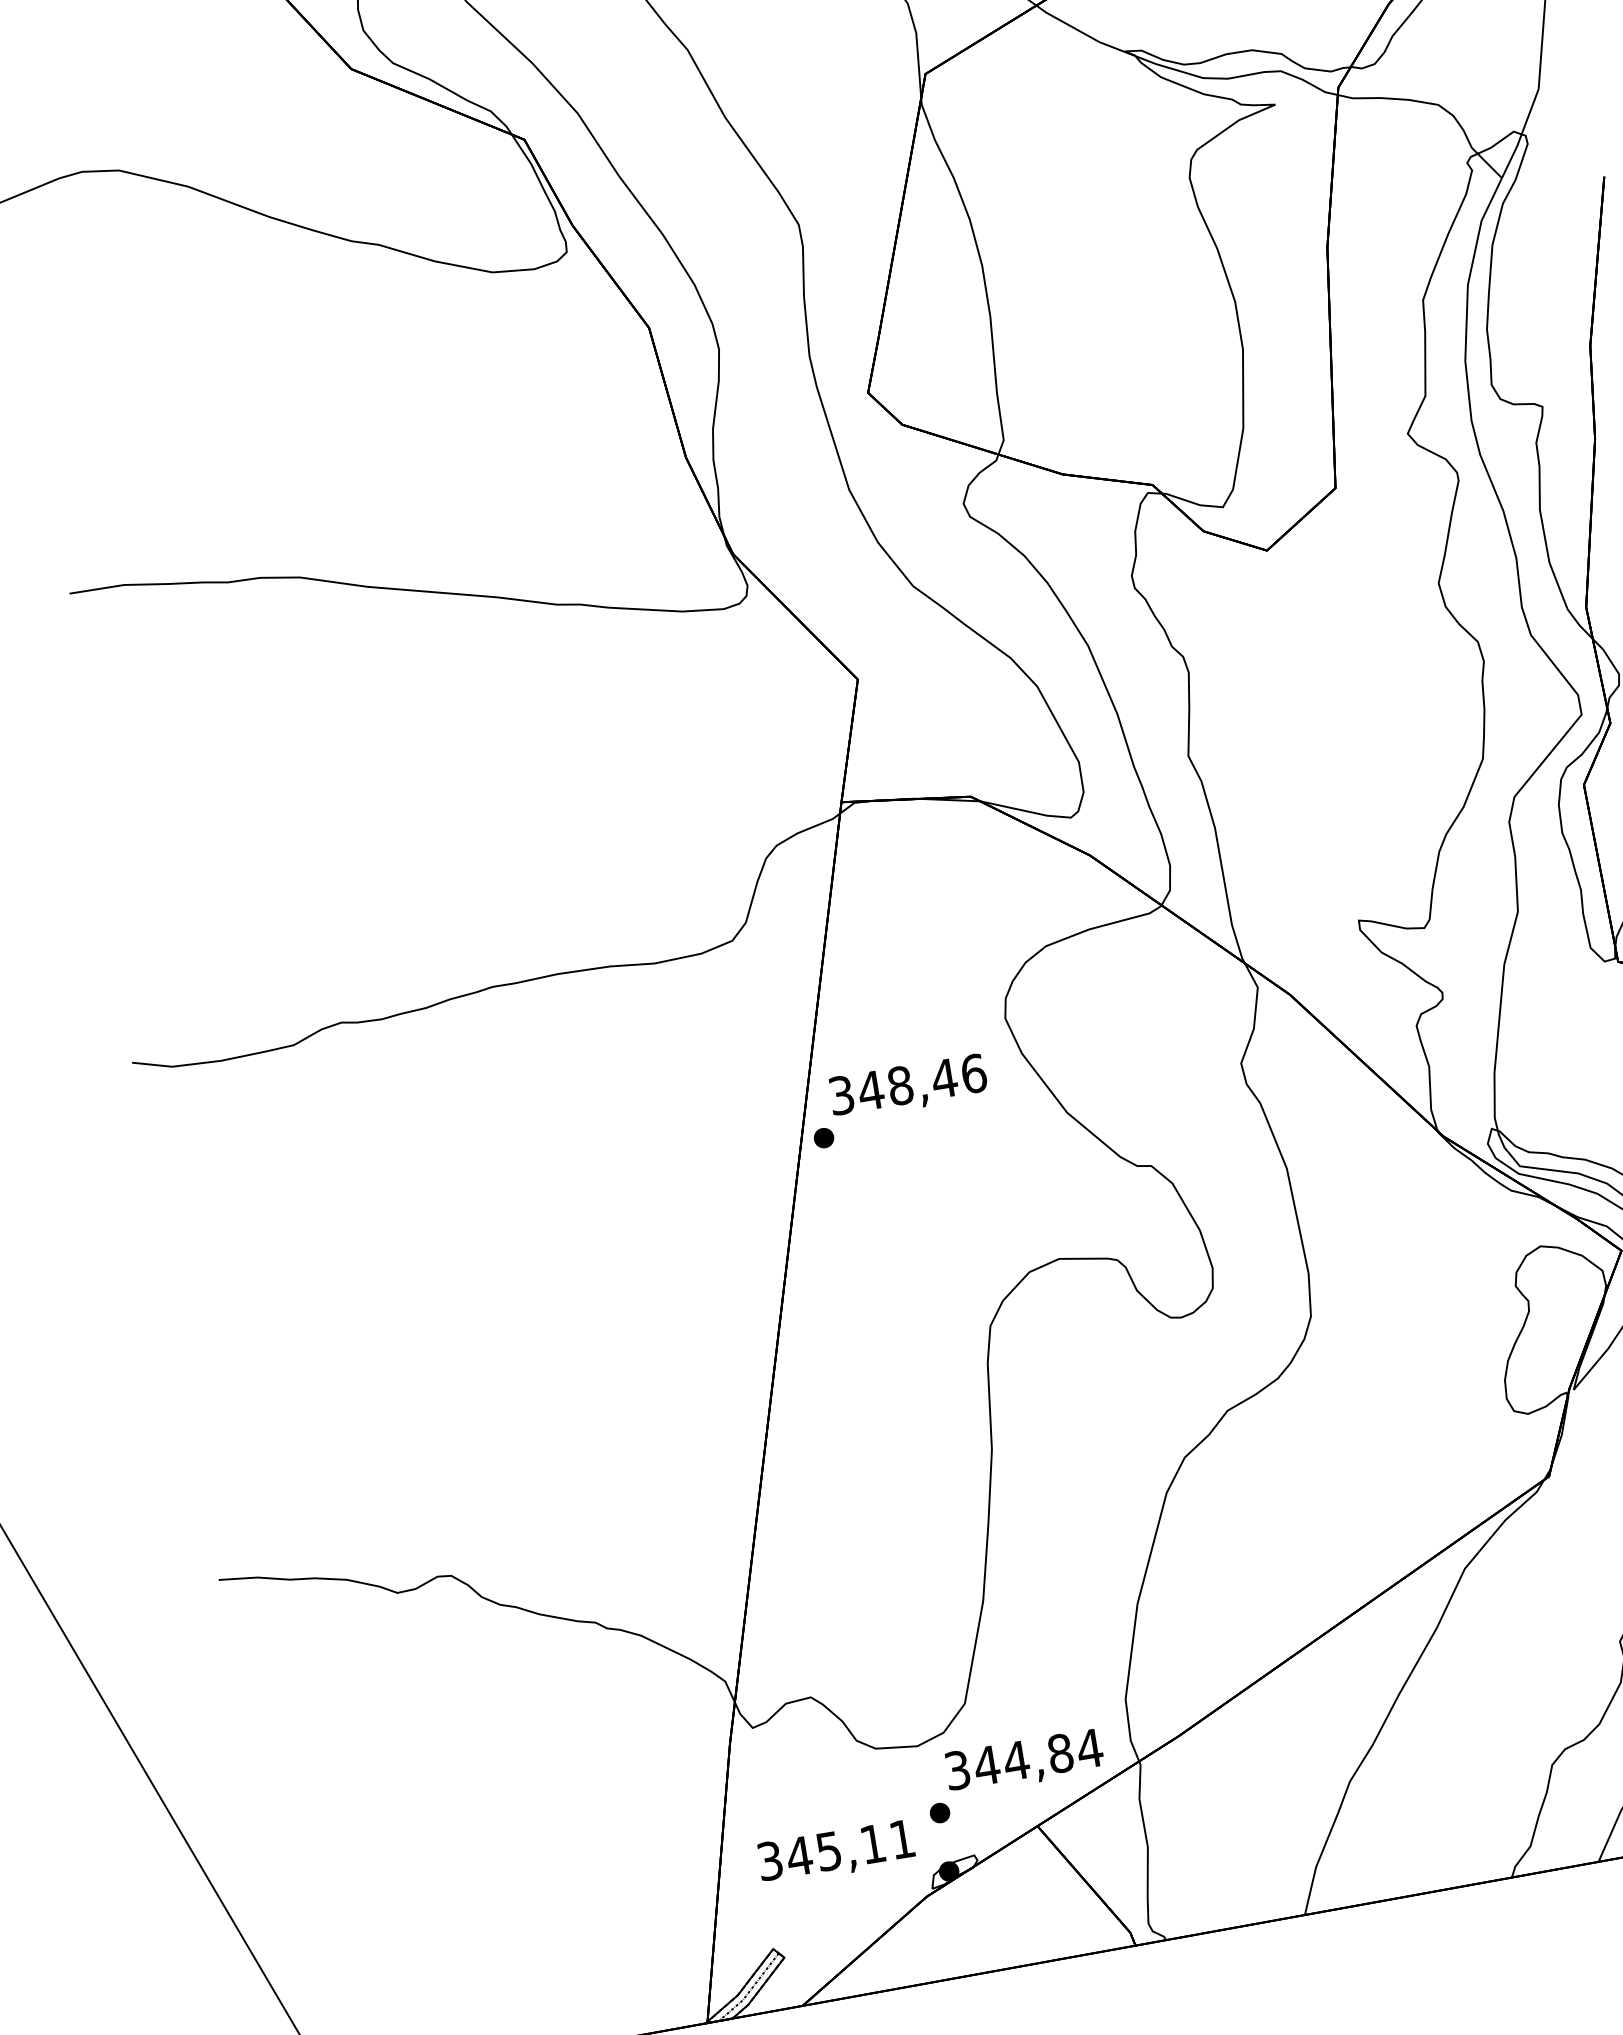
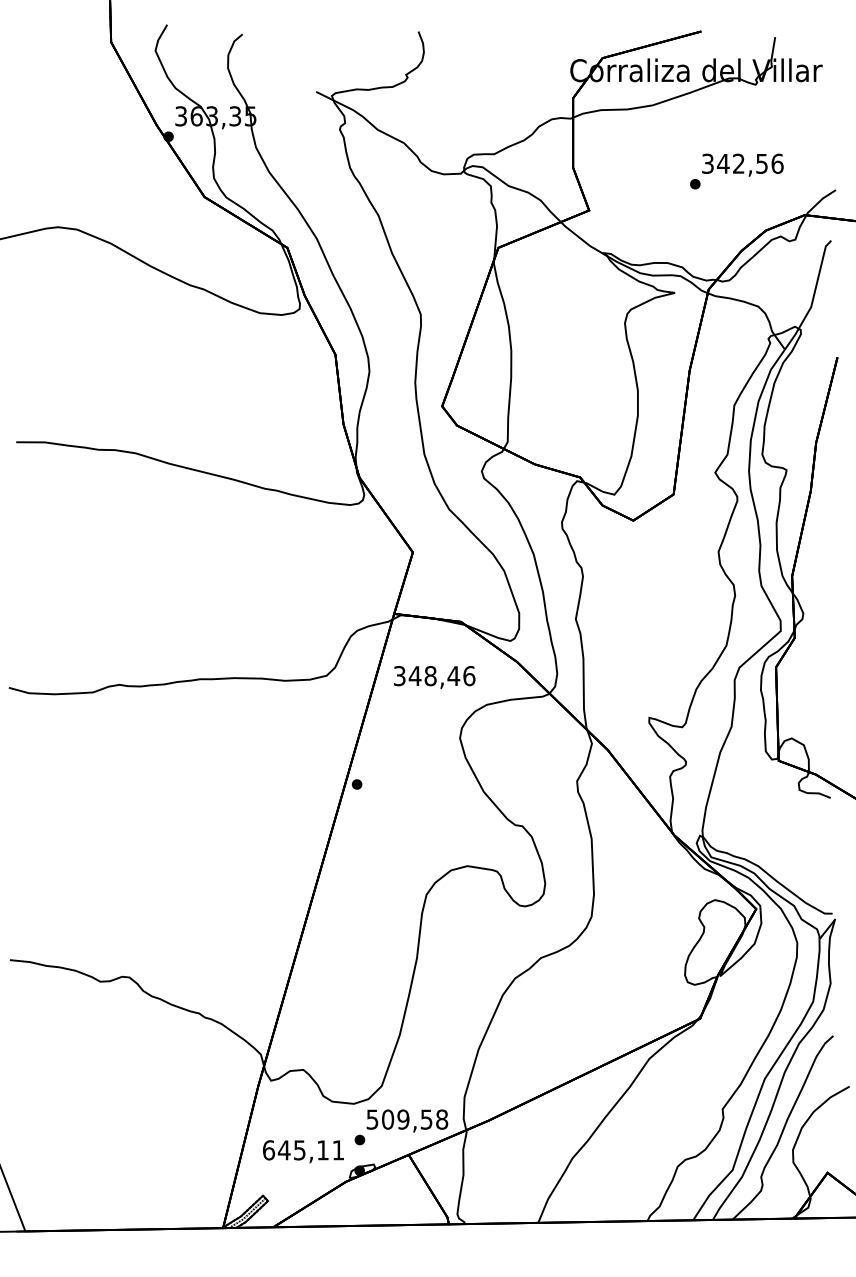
text: (908, 1087) -> (434, 677), moved
text: (1024, 1759) -> (407, 1119), 344,84 -> 509,58
text: (771, 1861) -> (269, 1150), 345,11 -> 645,11

